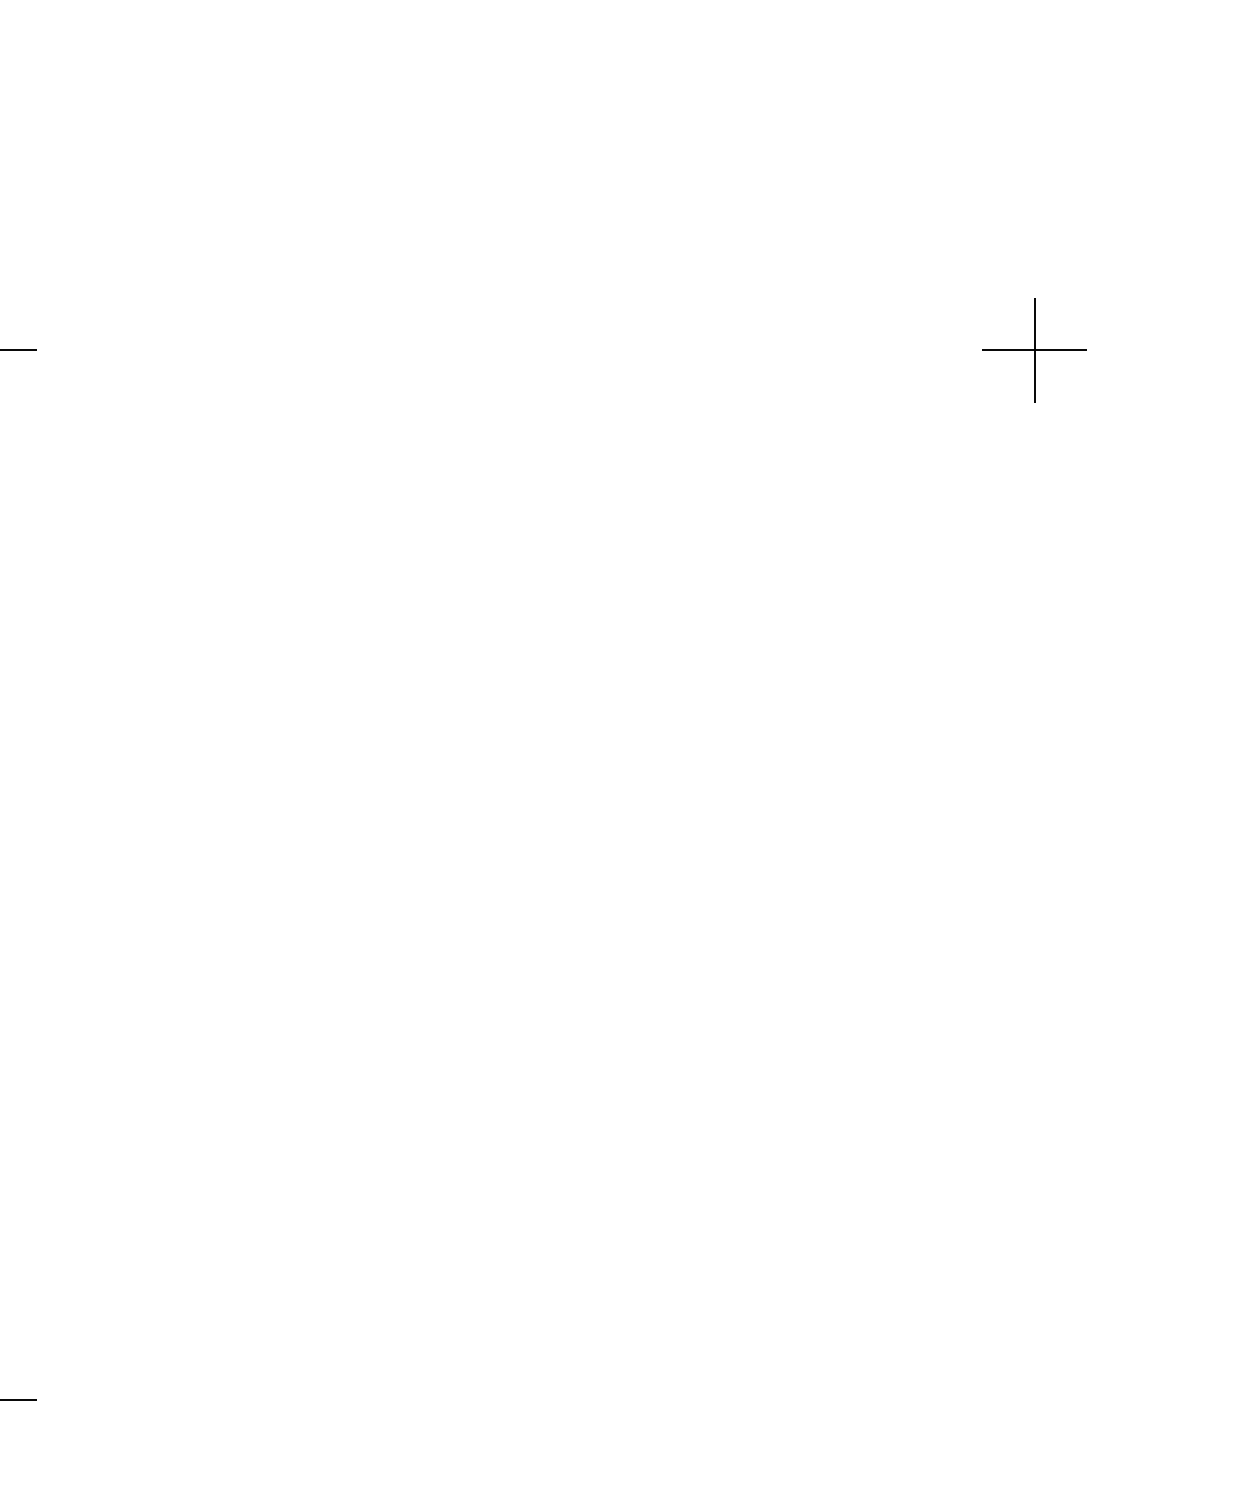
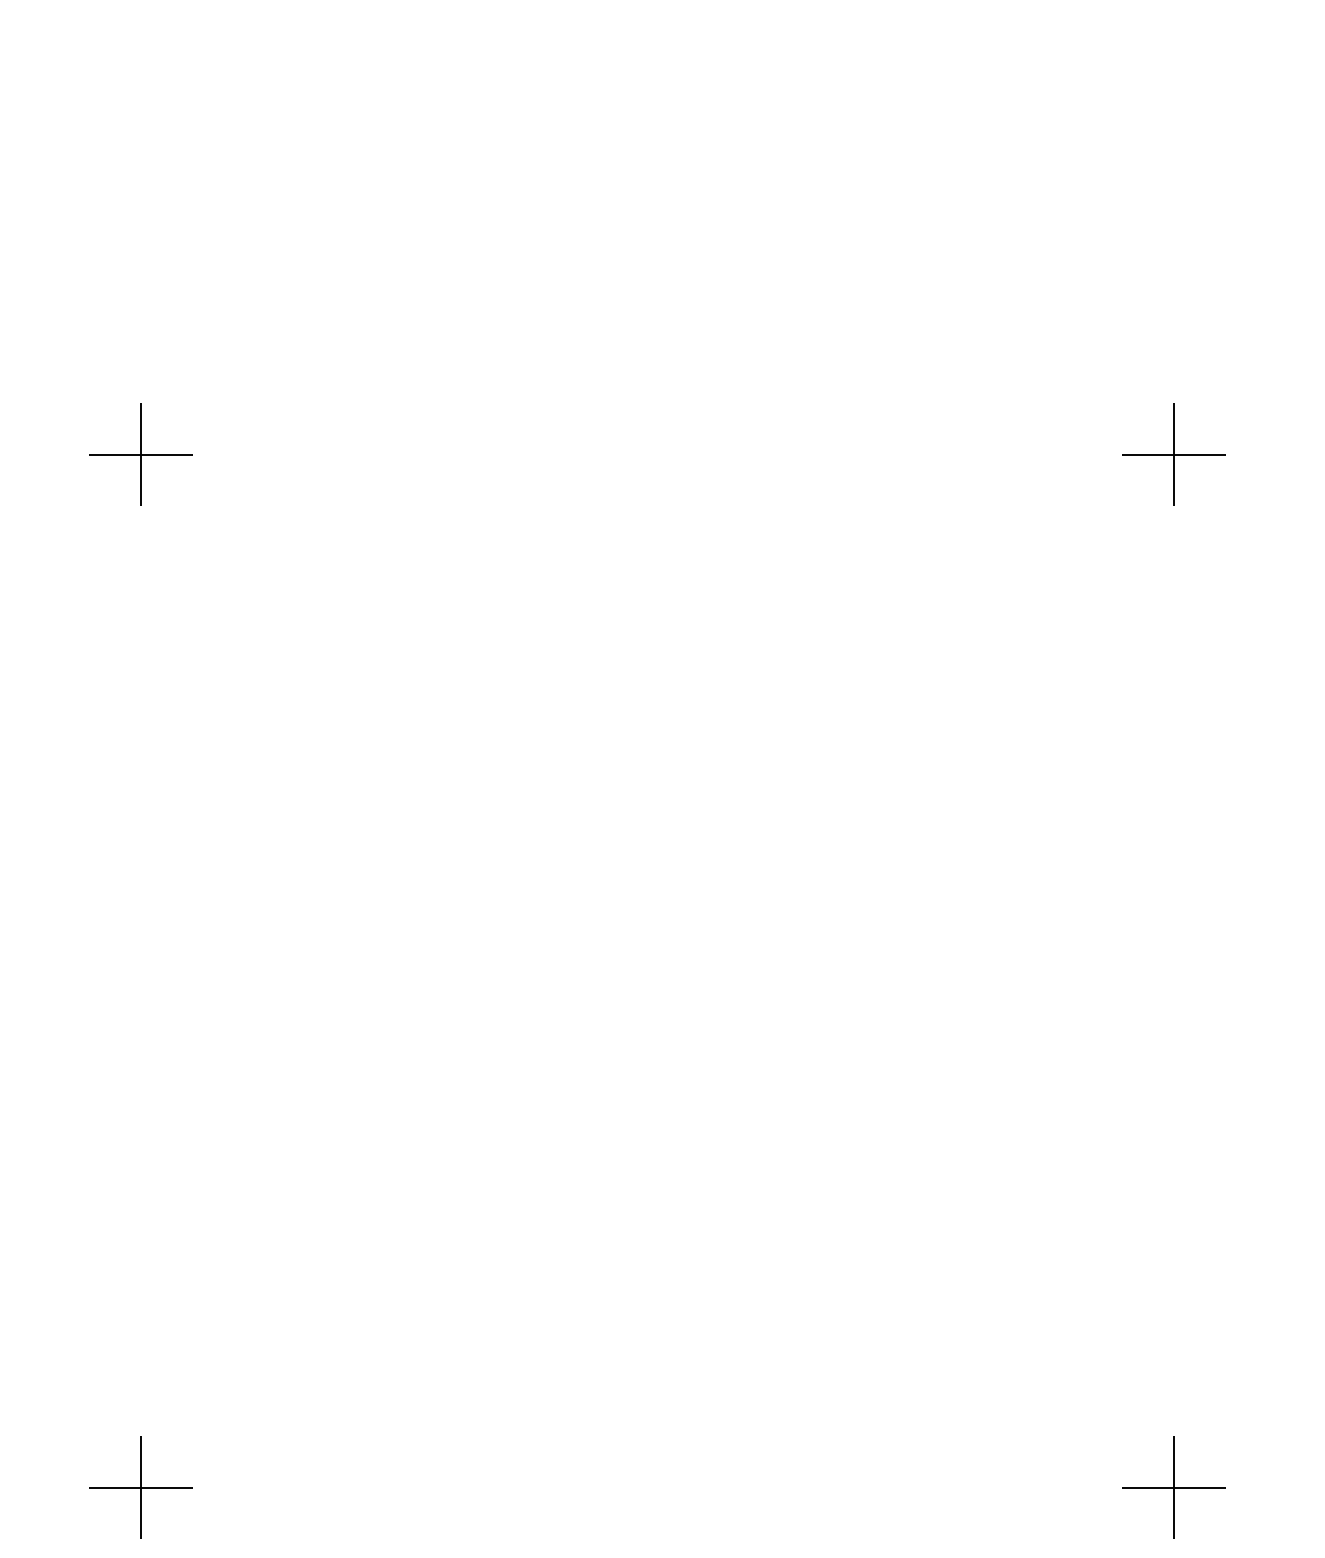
part: (1034, 1400) -> (1173, 1487), added

